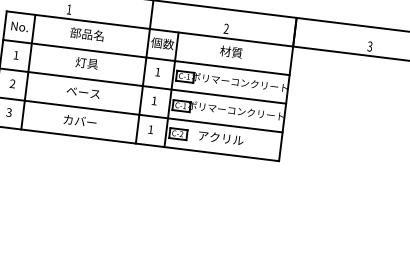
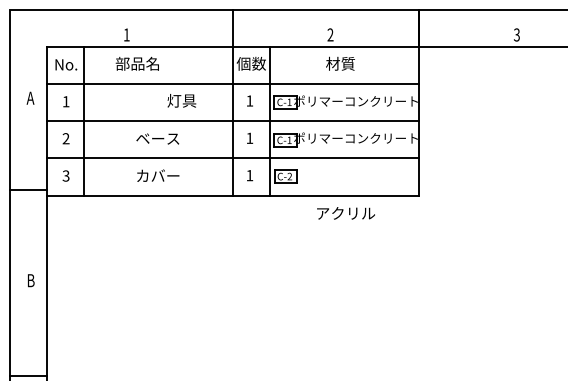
text: (86, 34) -> (136, 63), moved
text: (86, 63) -> (181, 100), moved
text: (220, 138) -> (345, 213), moved

